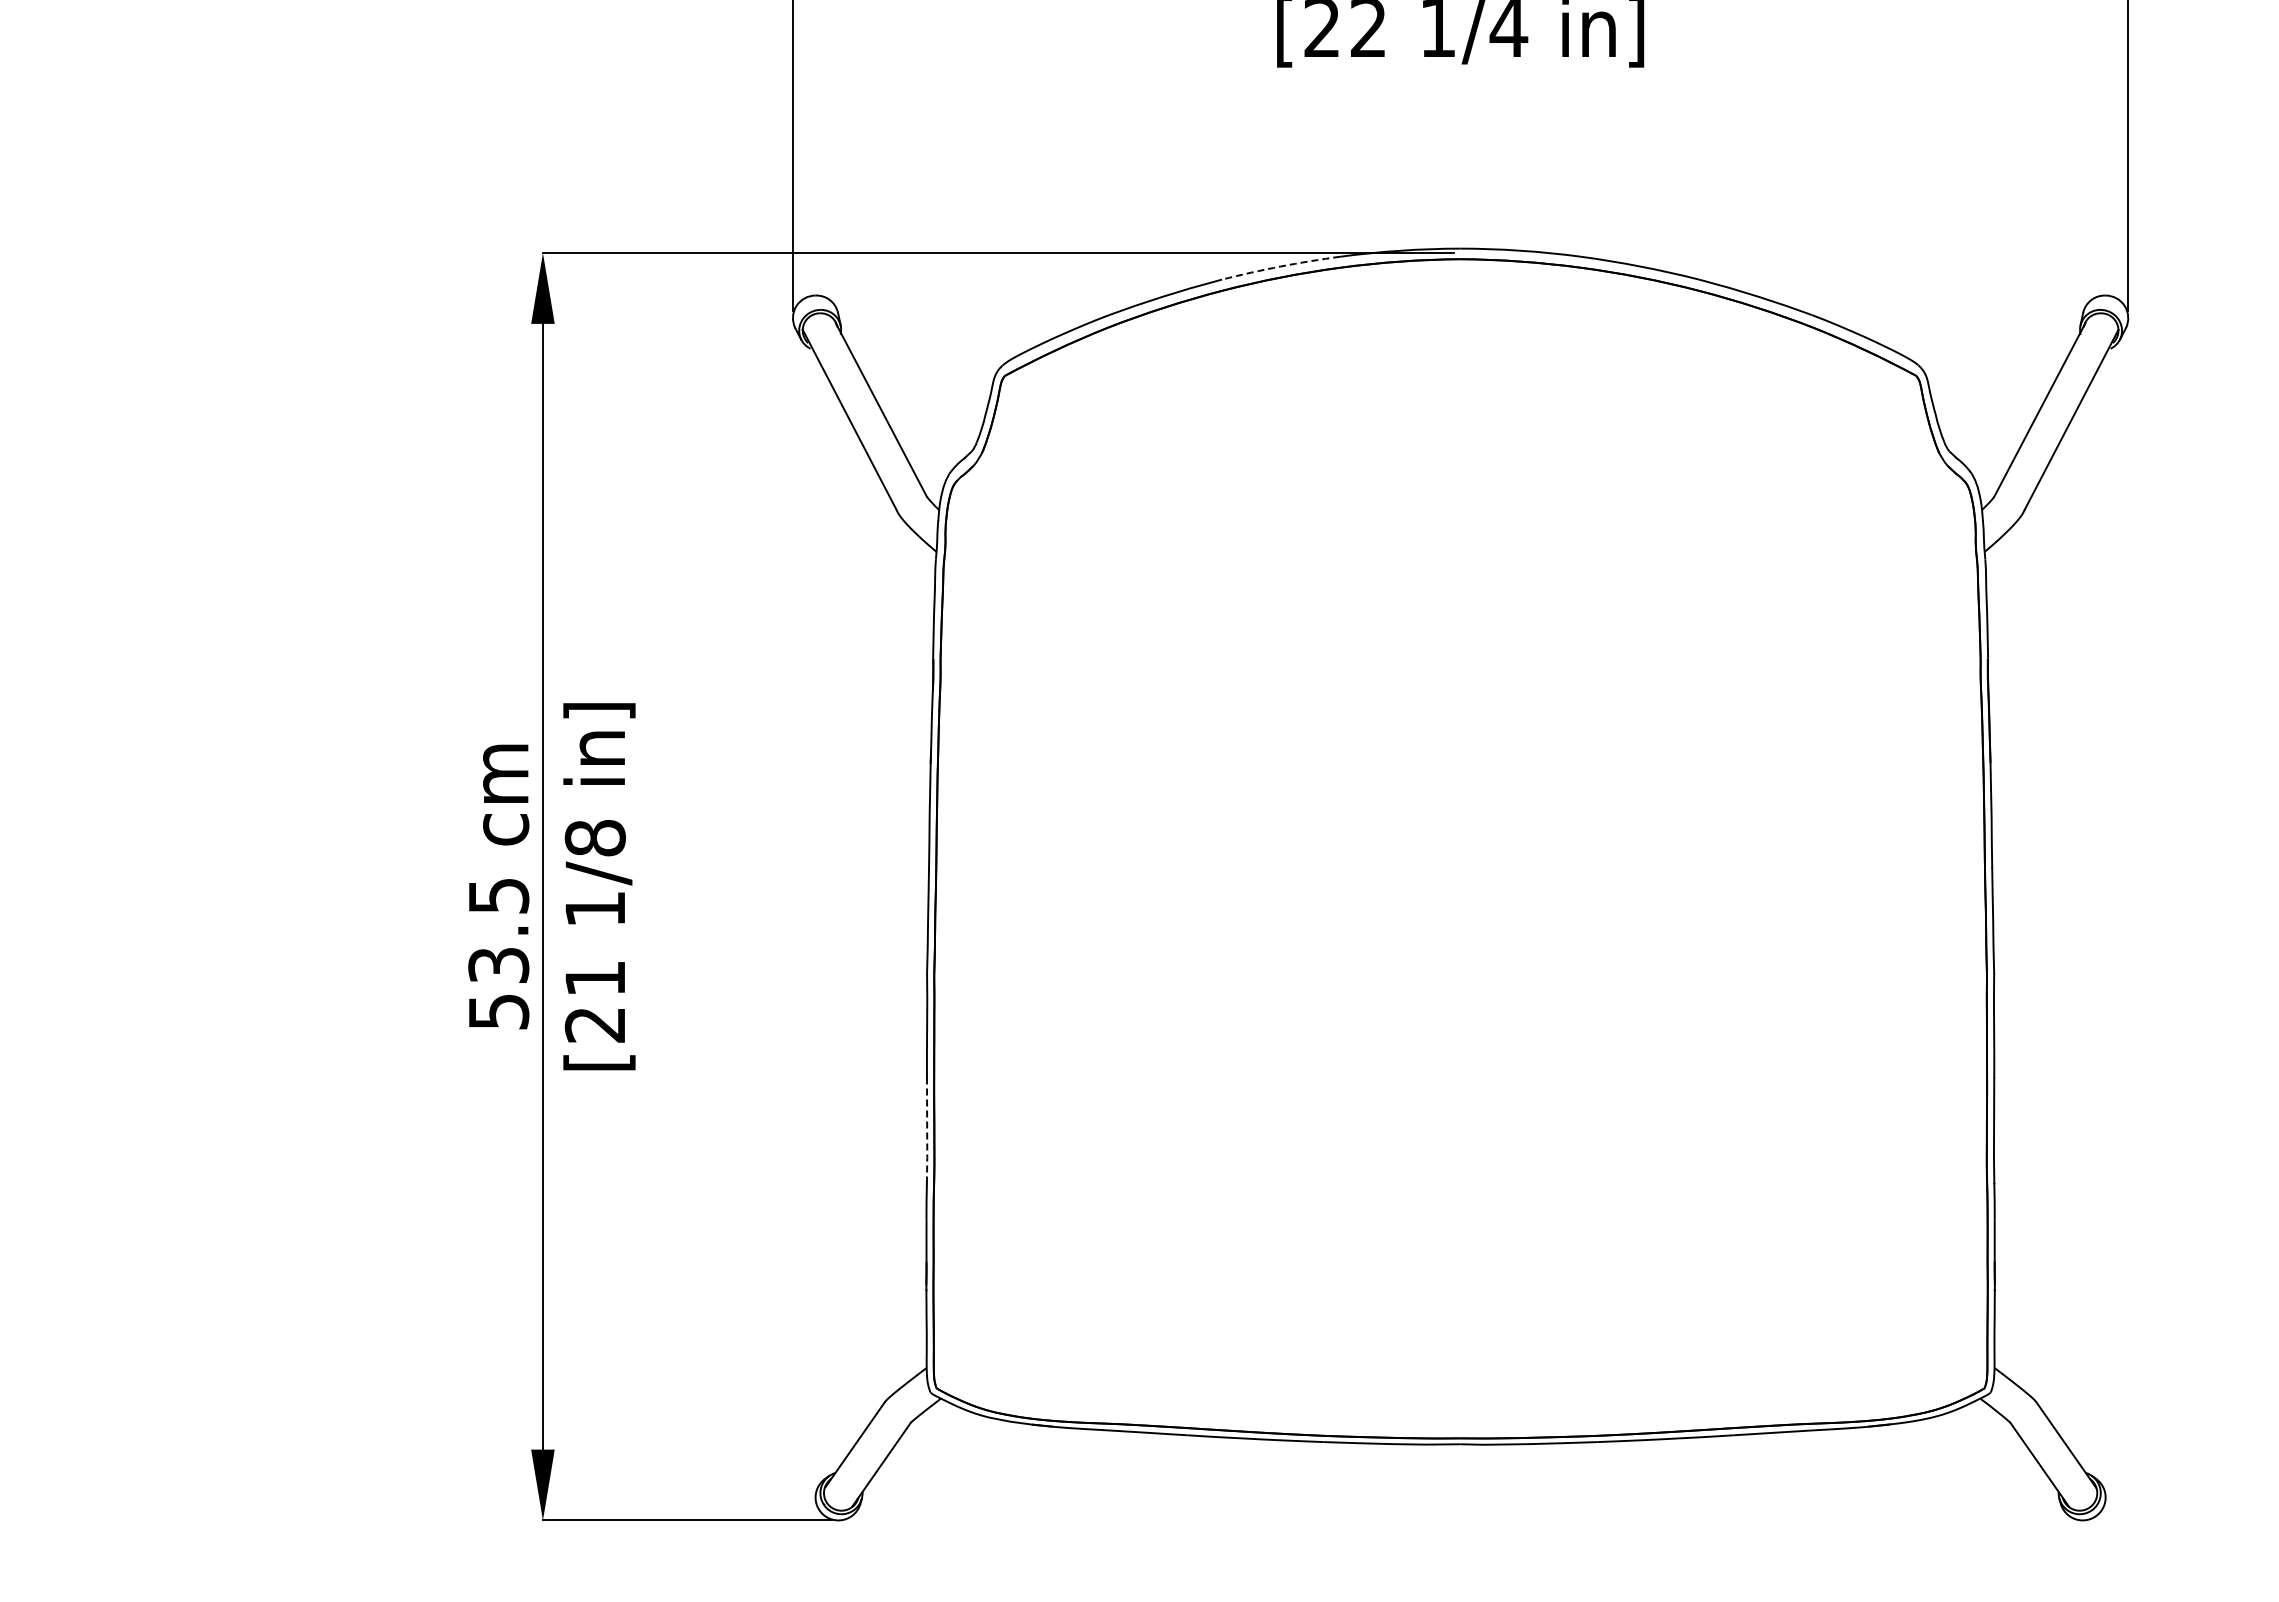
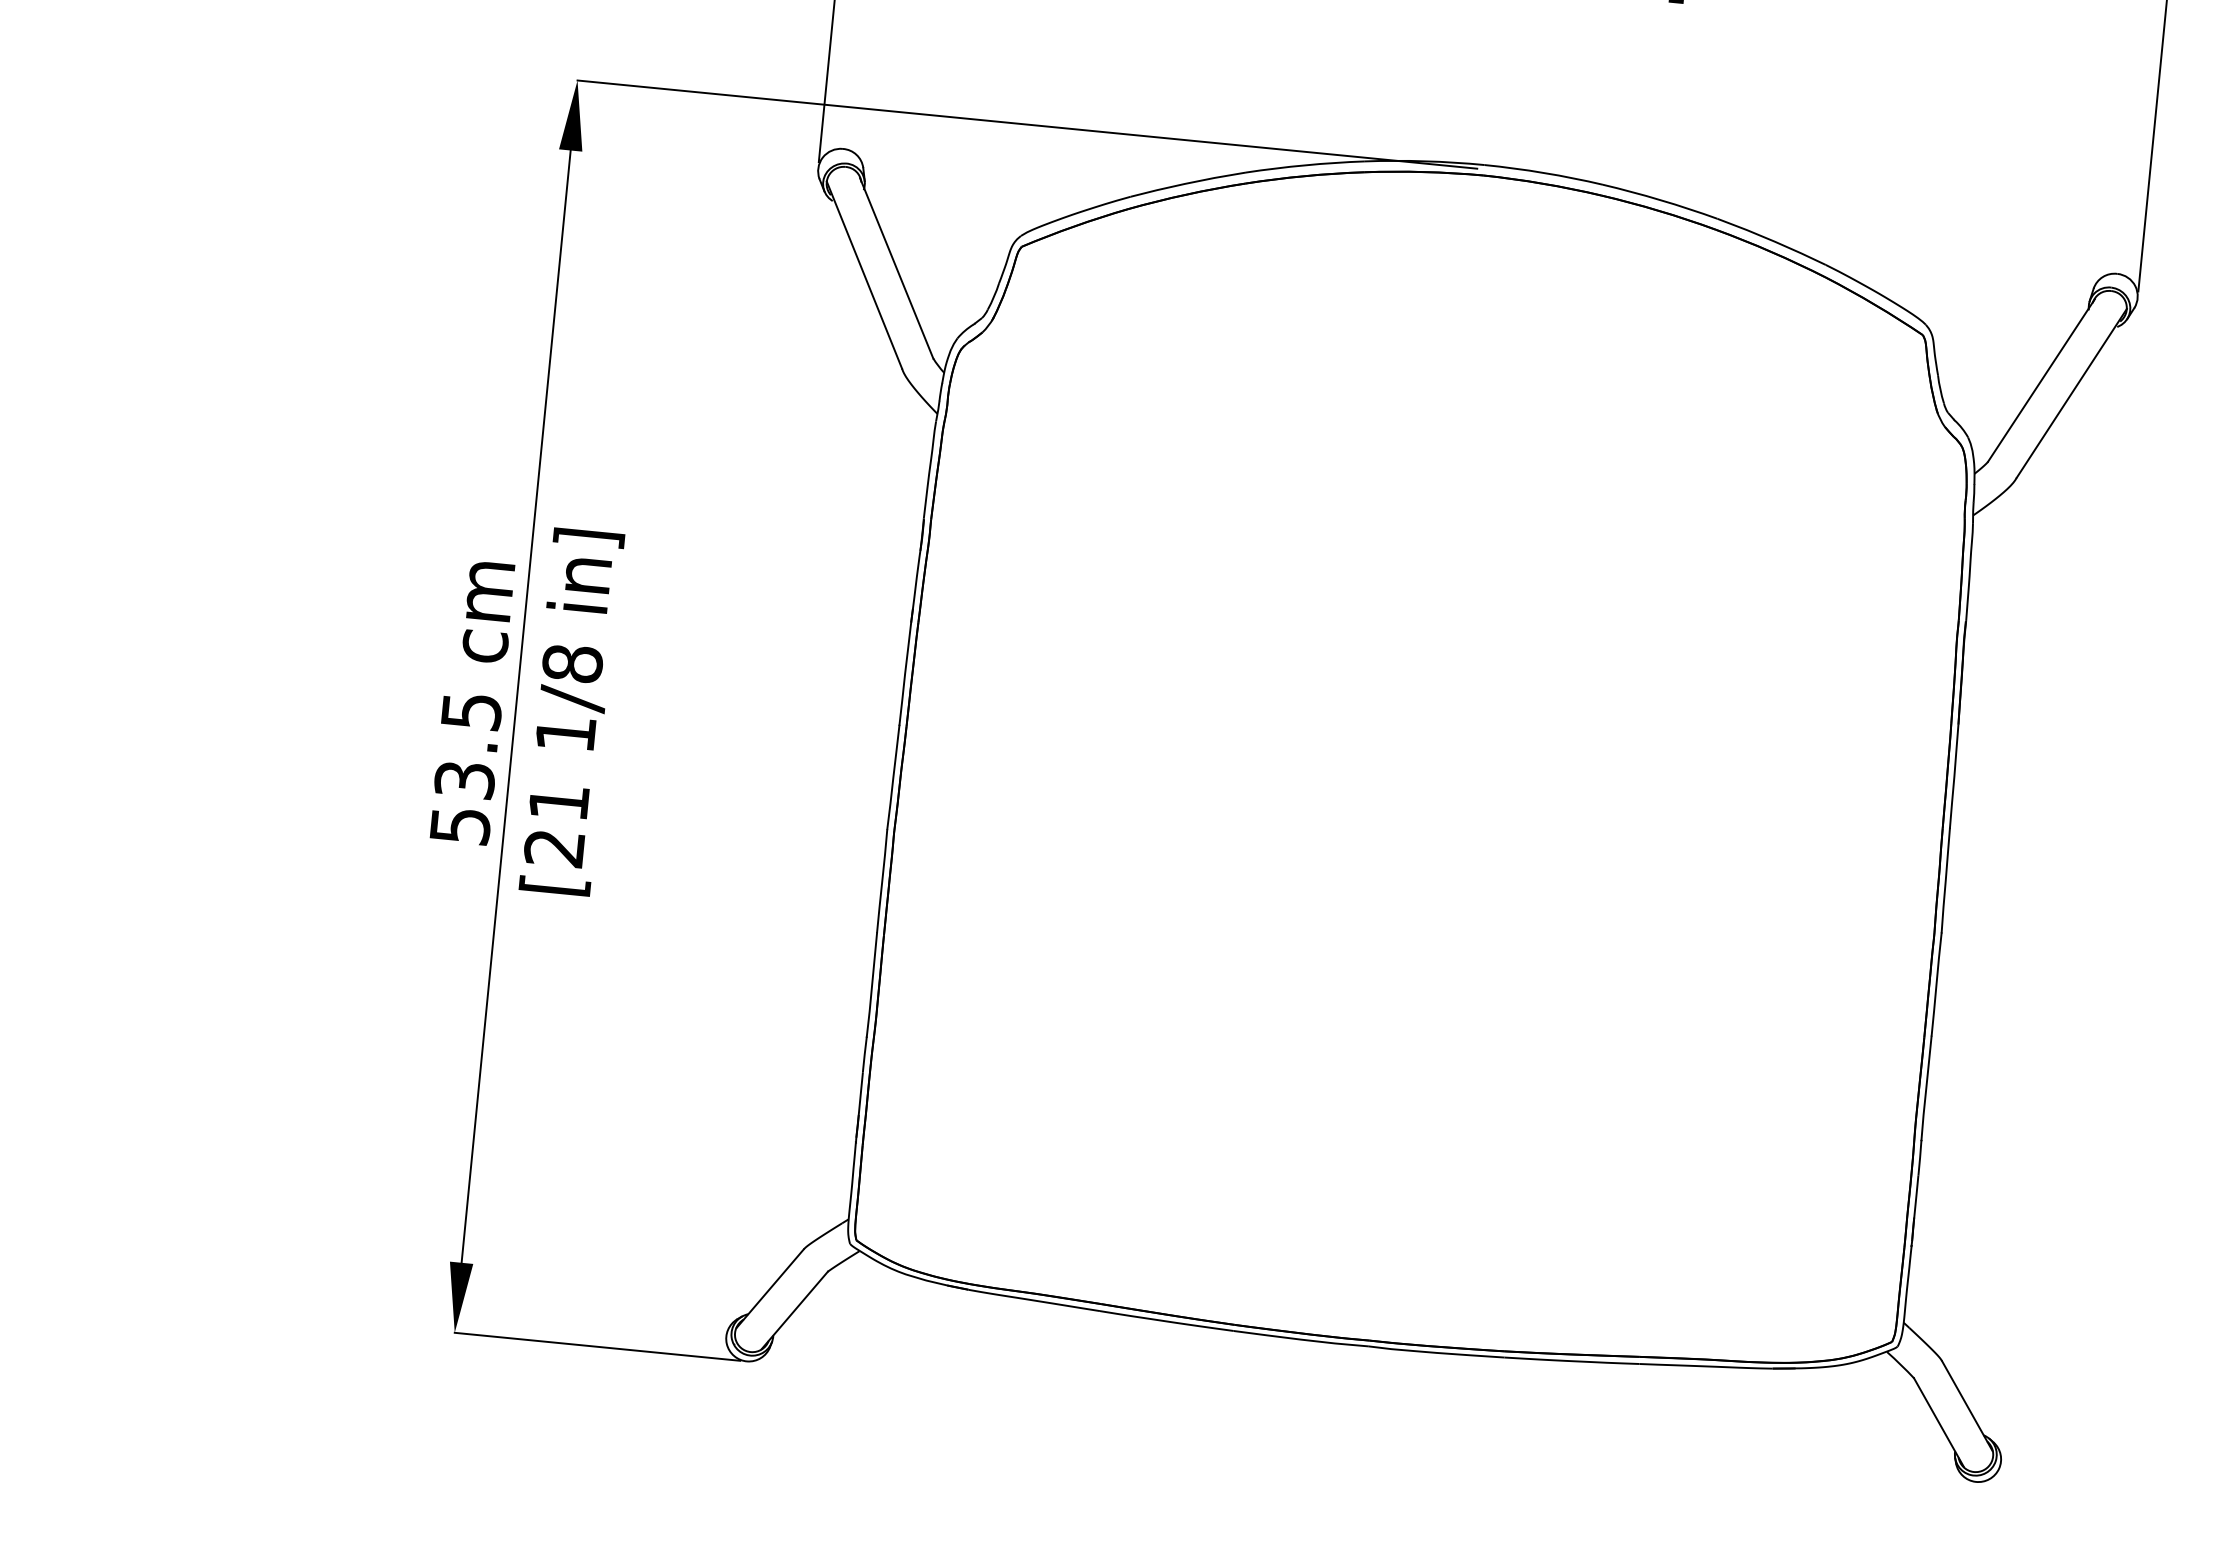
arc: (1280, 266) -> (1304, 165), dashed -> solid
line: (927, 1130) -> (872, 984), dashed -> solid

